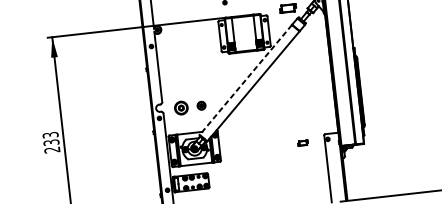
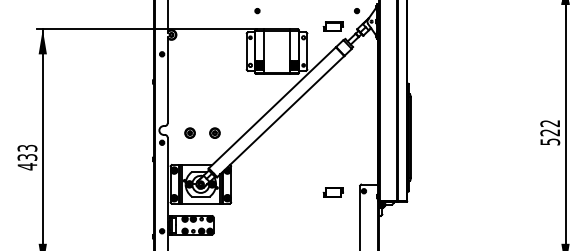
line: (245, 79) -> (272, 107), dashed -> solid
part: (180, 107) -> (189, 132), size x0.62
part: (302, 143) -> (332, 192), size x1.67
text: (52, 149) -> (27, 166), 233 -> 433

